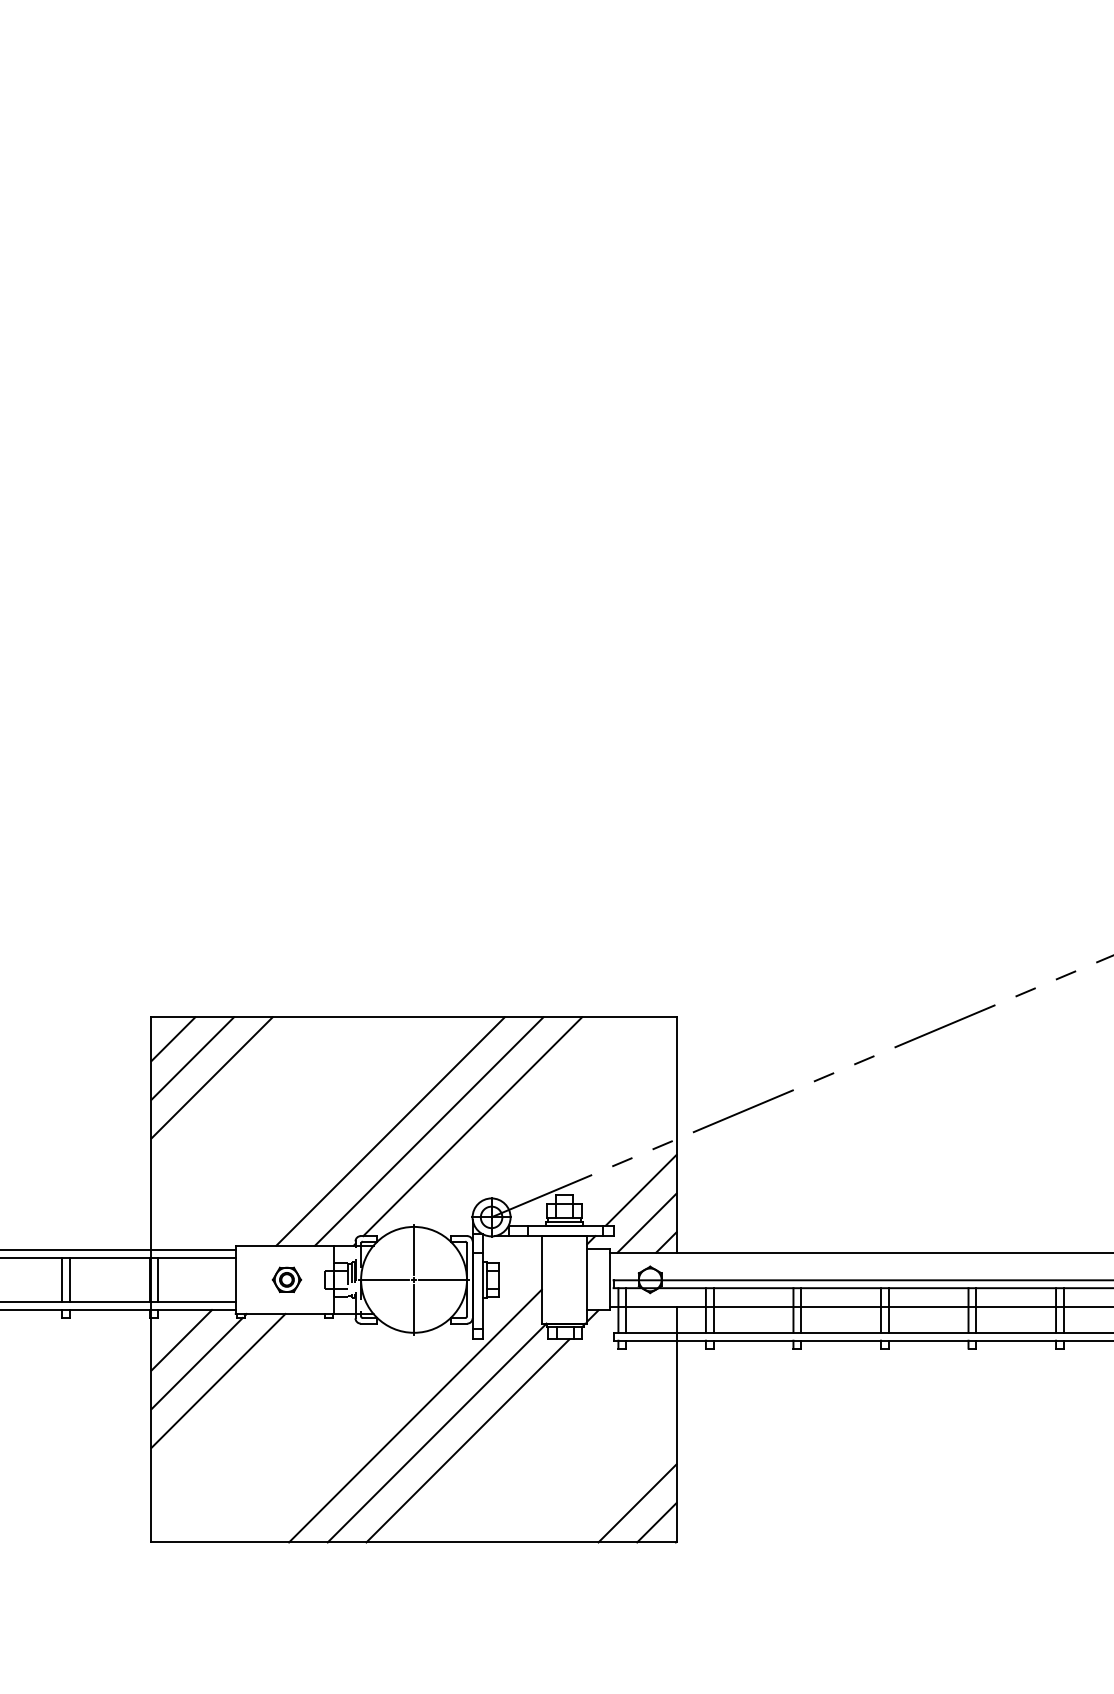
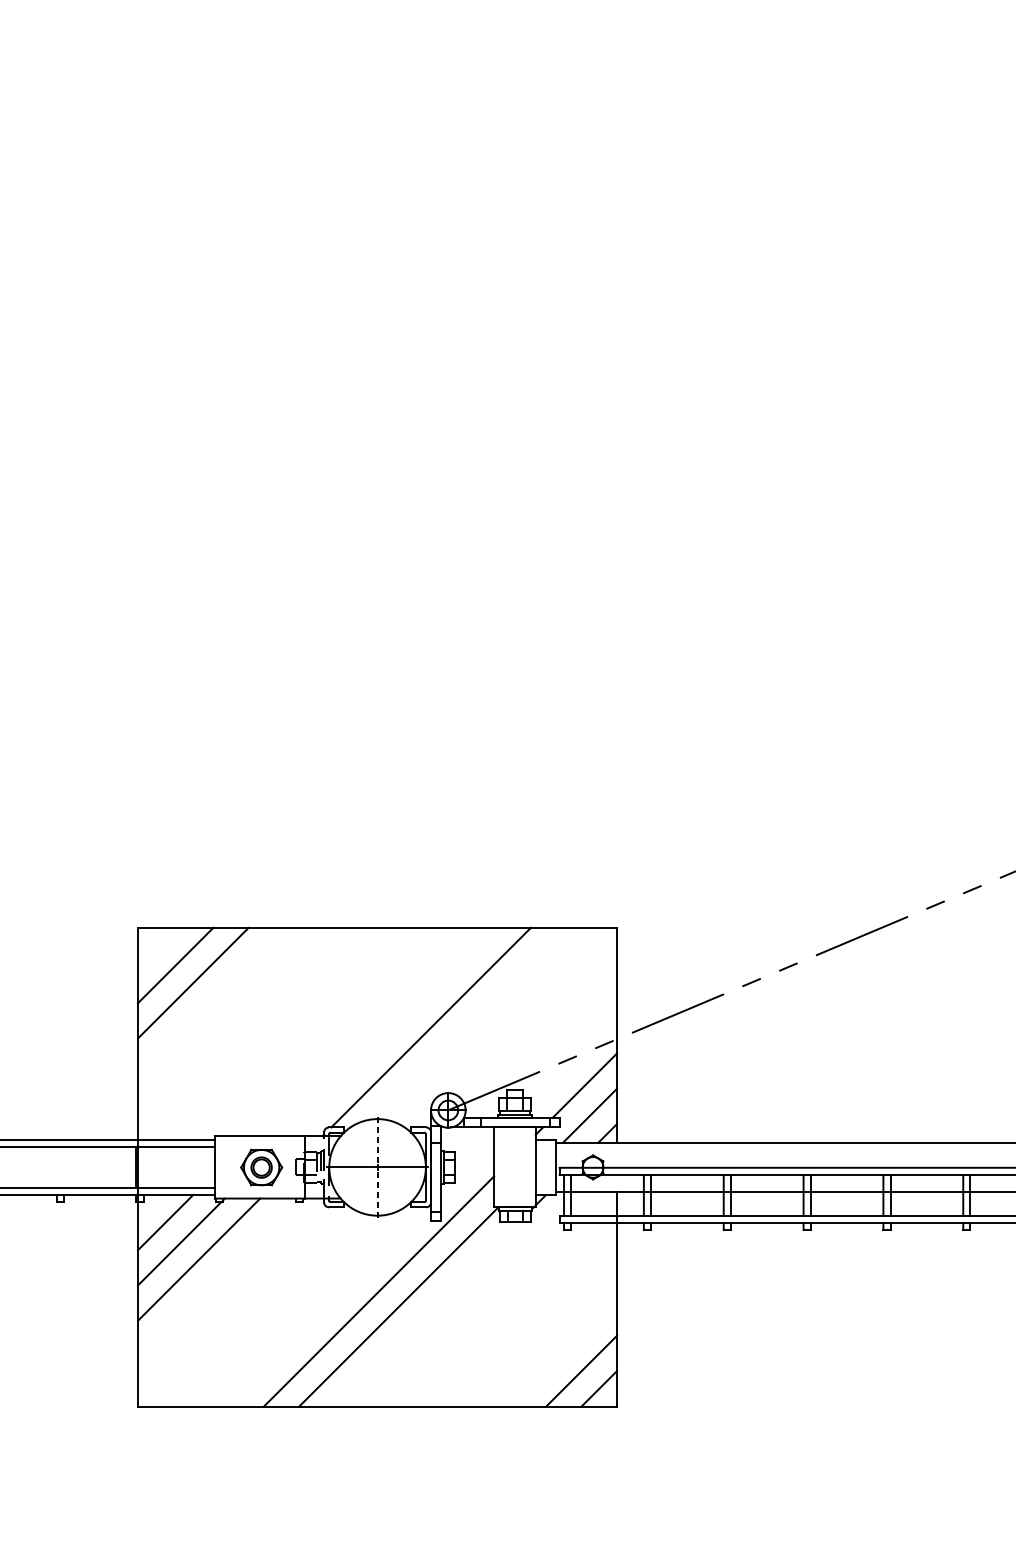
line: (173, 1039) -> (158, 948), removed
line: (390, 1131) -> (356, 1032), removed
line: (429, 1131) -> (391, 1032), removed
line: (414, 1249) -> (377, 1139), solid -> dashed
line: (62, 1279) -> (56, 1167), removed
line: (70, 1279) -> (64, 1167), removed
line: (157, 1279) -> (143, 1167), removed
part: (286, 1279) -> (261, 1167), size x1.6
line: (414, 1310) -> (377, 1195), solid -> dashed
line: (467, 1440) -> (426, 1313), removed

